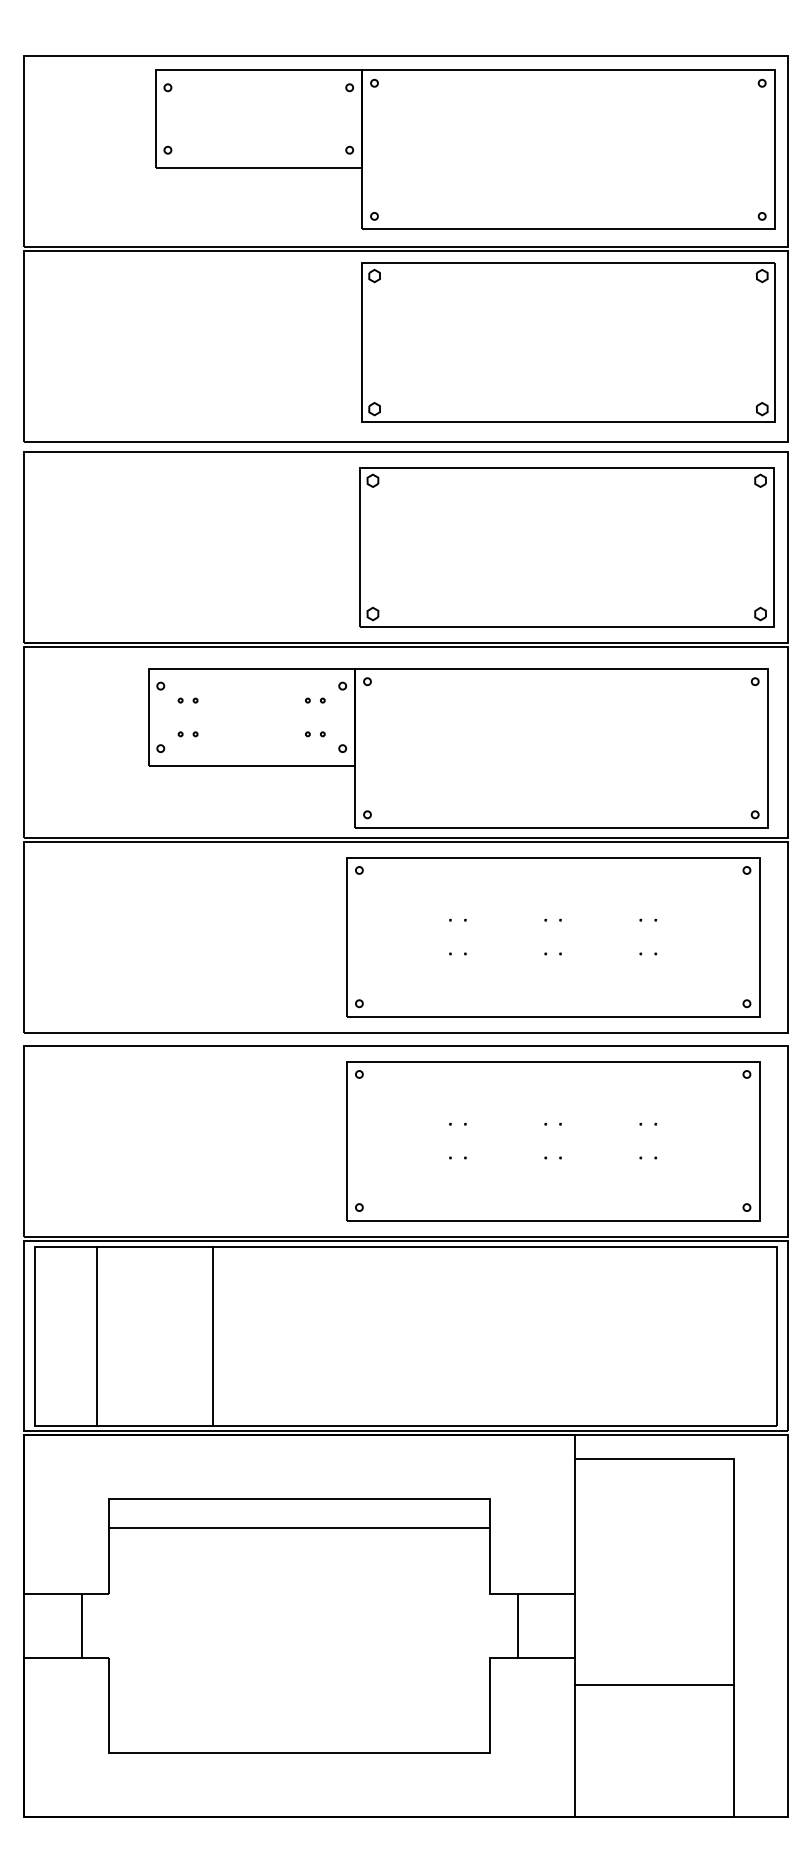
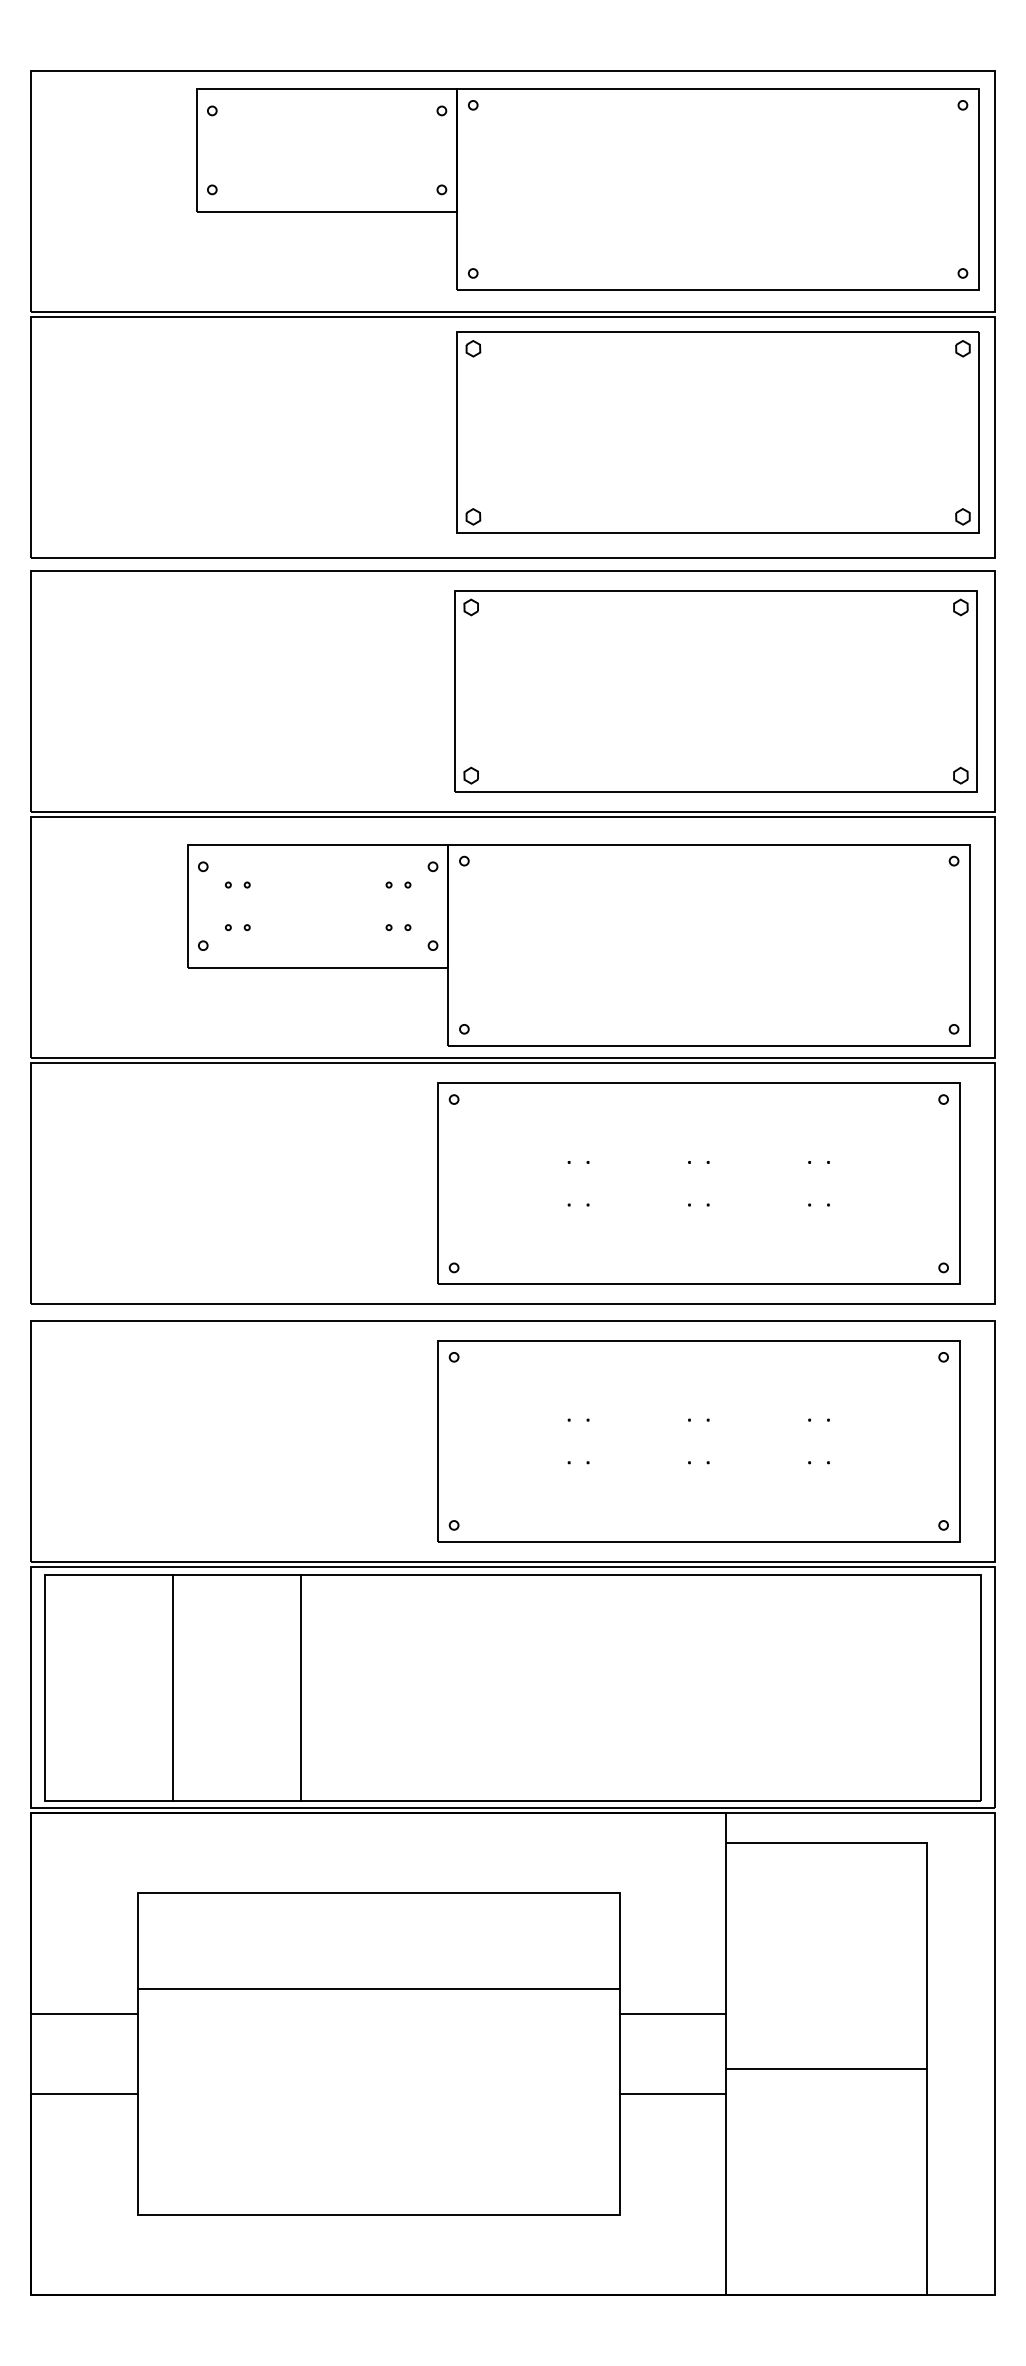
line: (96, 1335) -> (172, 1687), moved
line: (212, 1335) -> (300, 1687), moved
line: (299, 1527) -> (378, 1988), moved
line: (81, 1625) -> (137, 2053), moved
line: (518, 1625) -> (619, 2053), moved
line: (654, 1685) -> (826, 2069), moved

